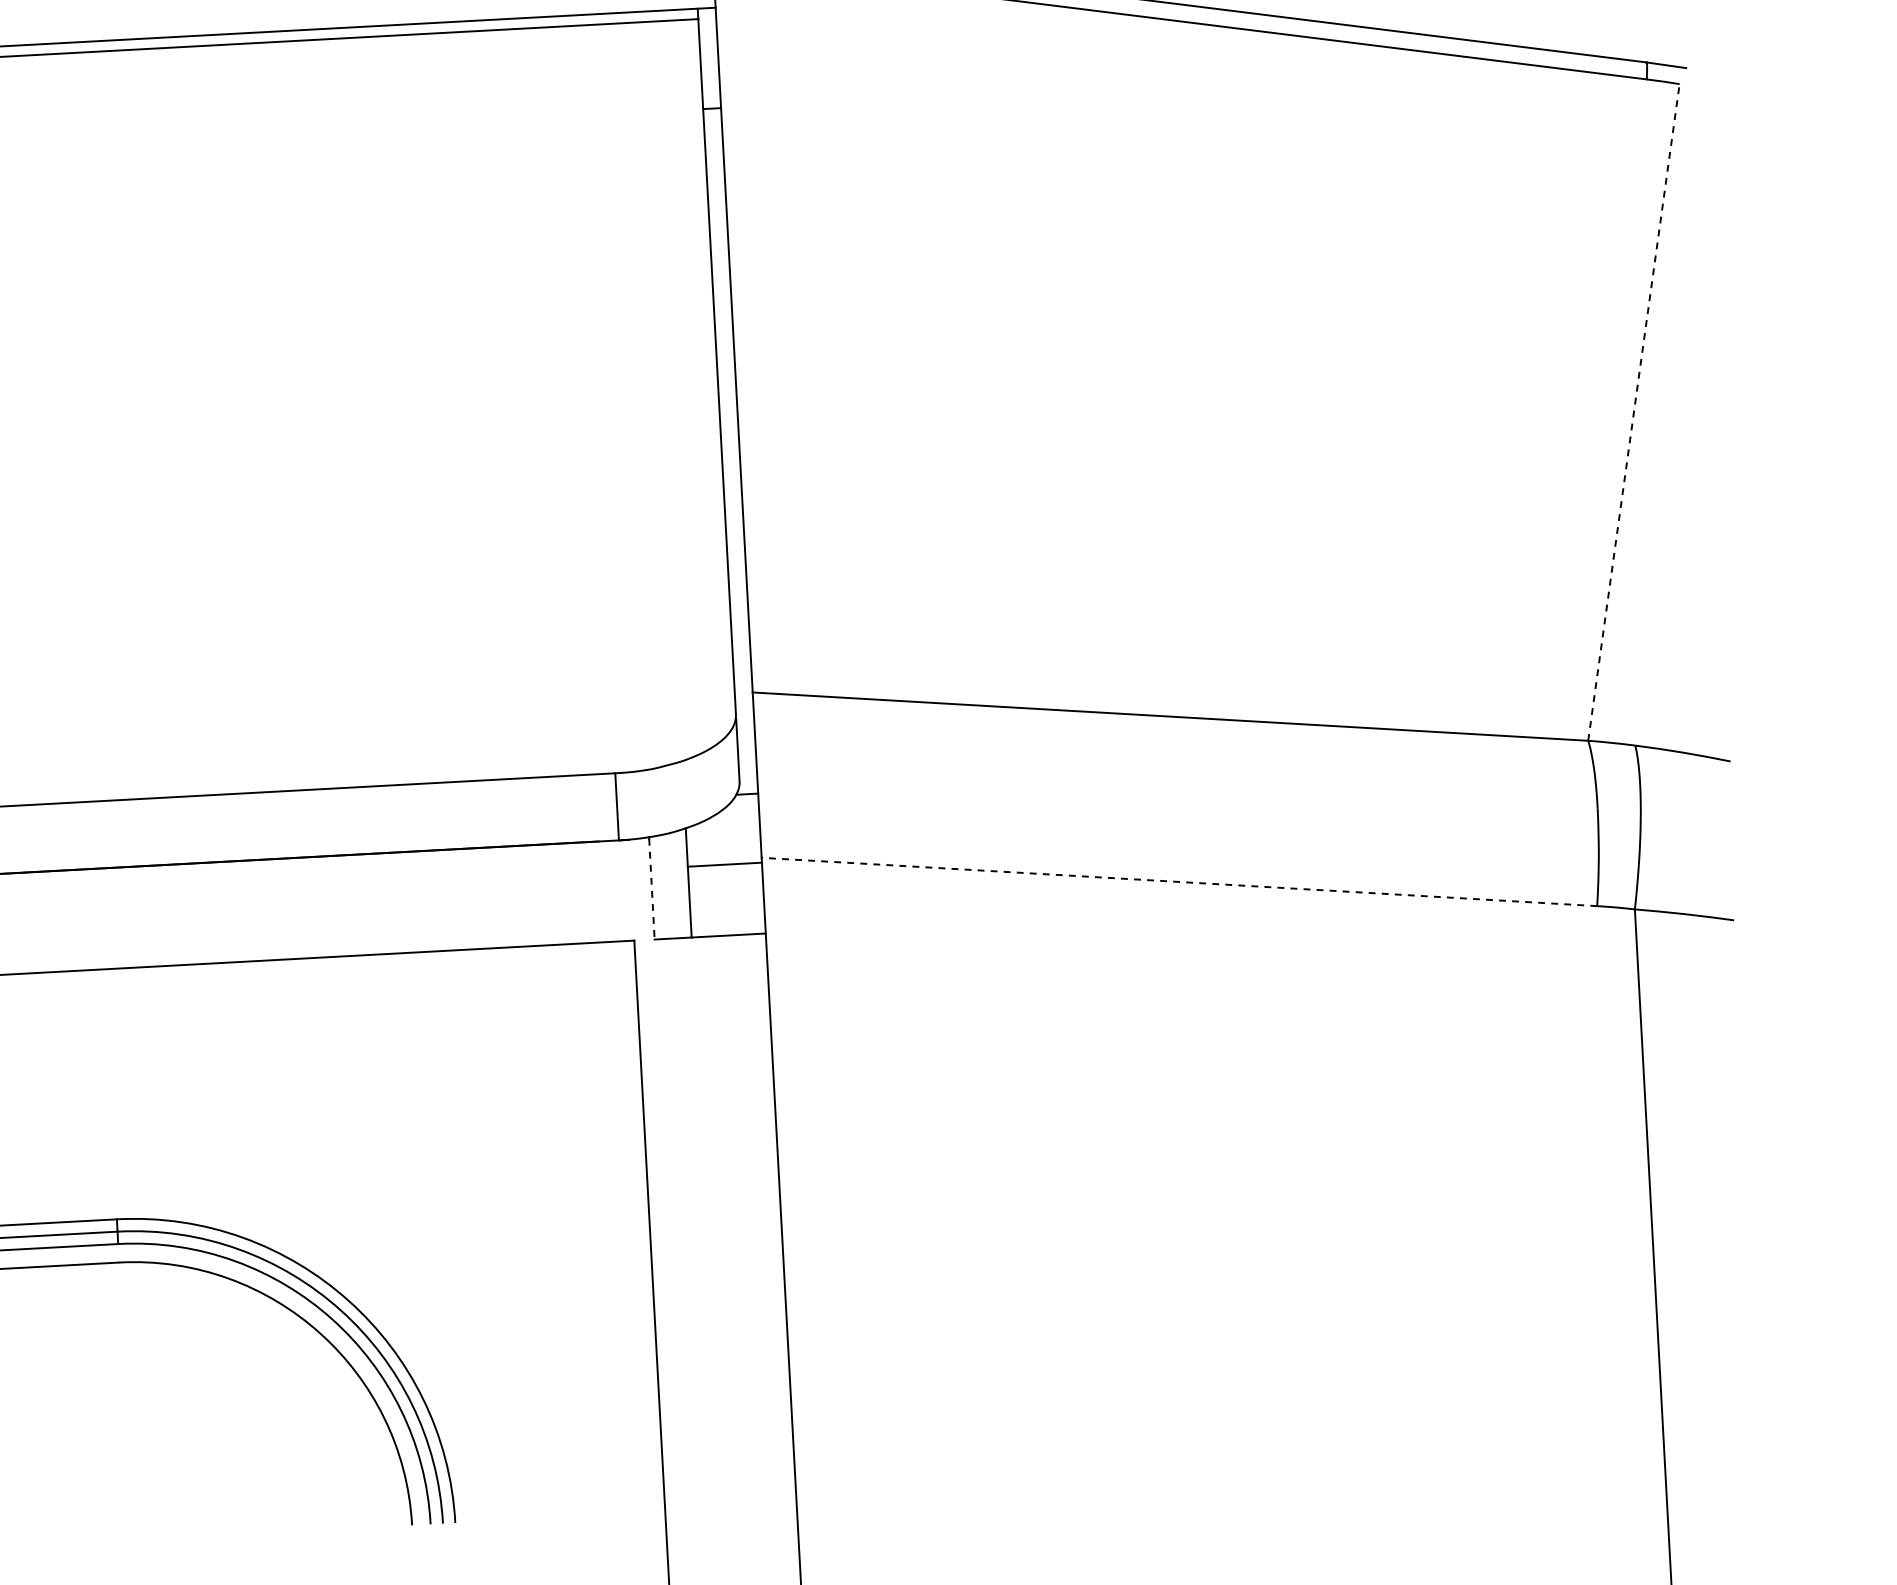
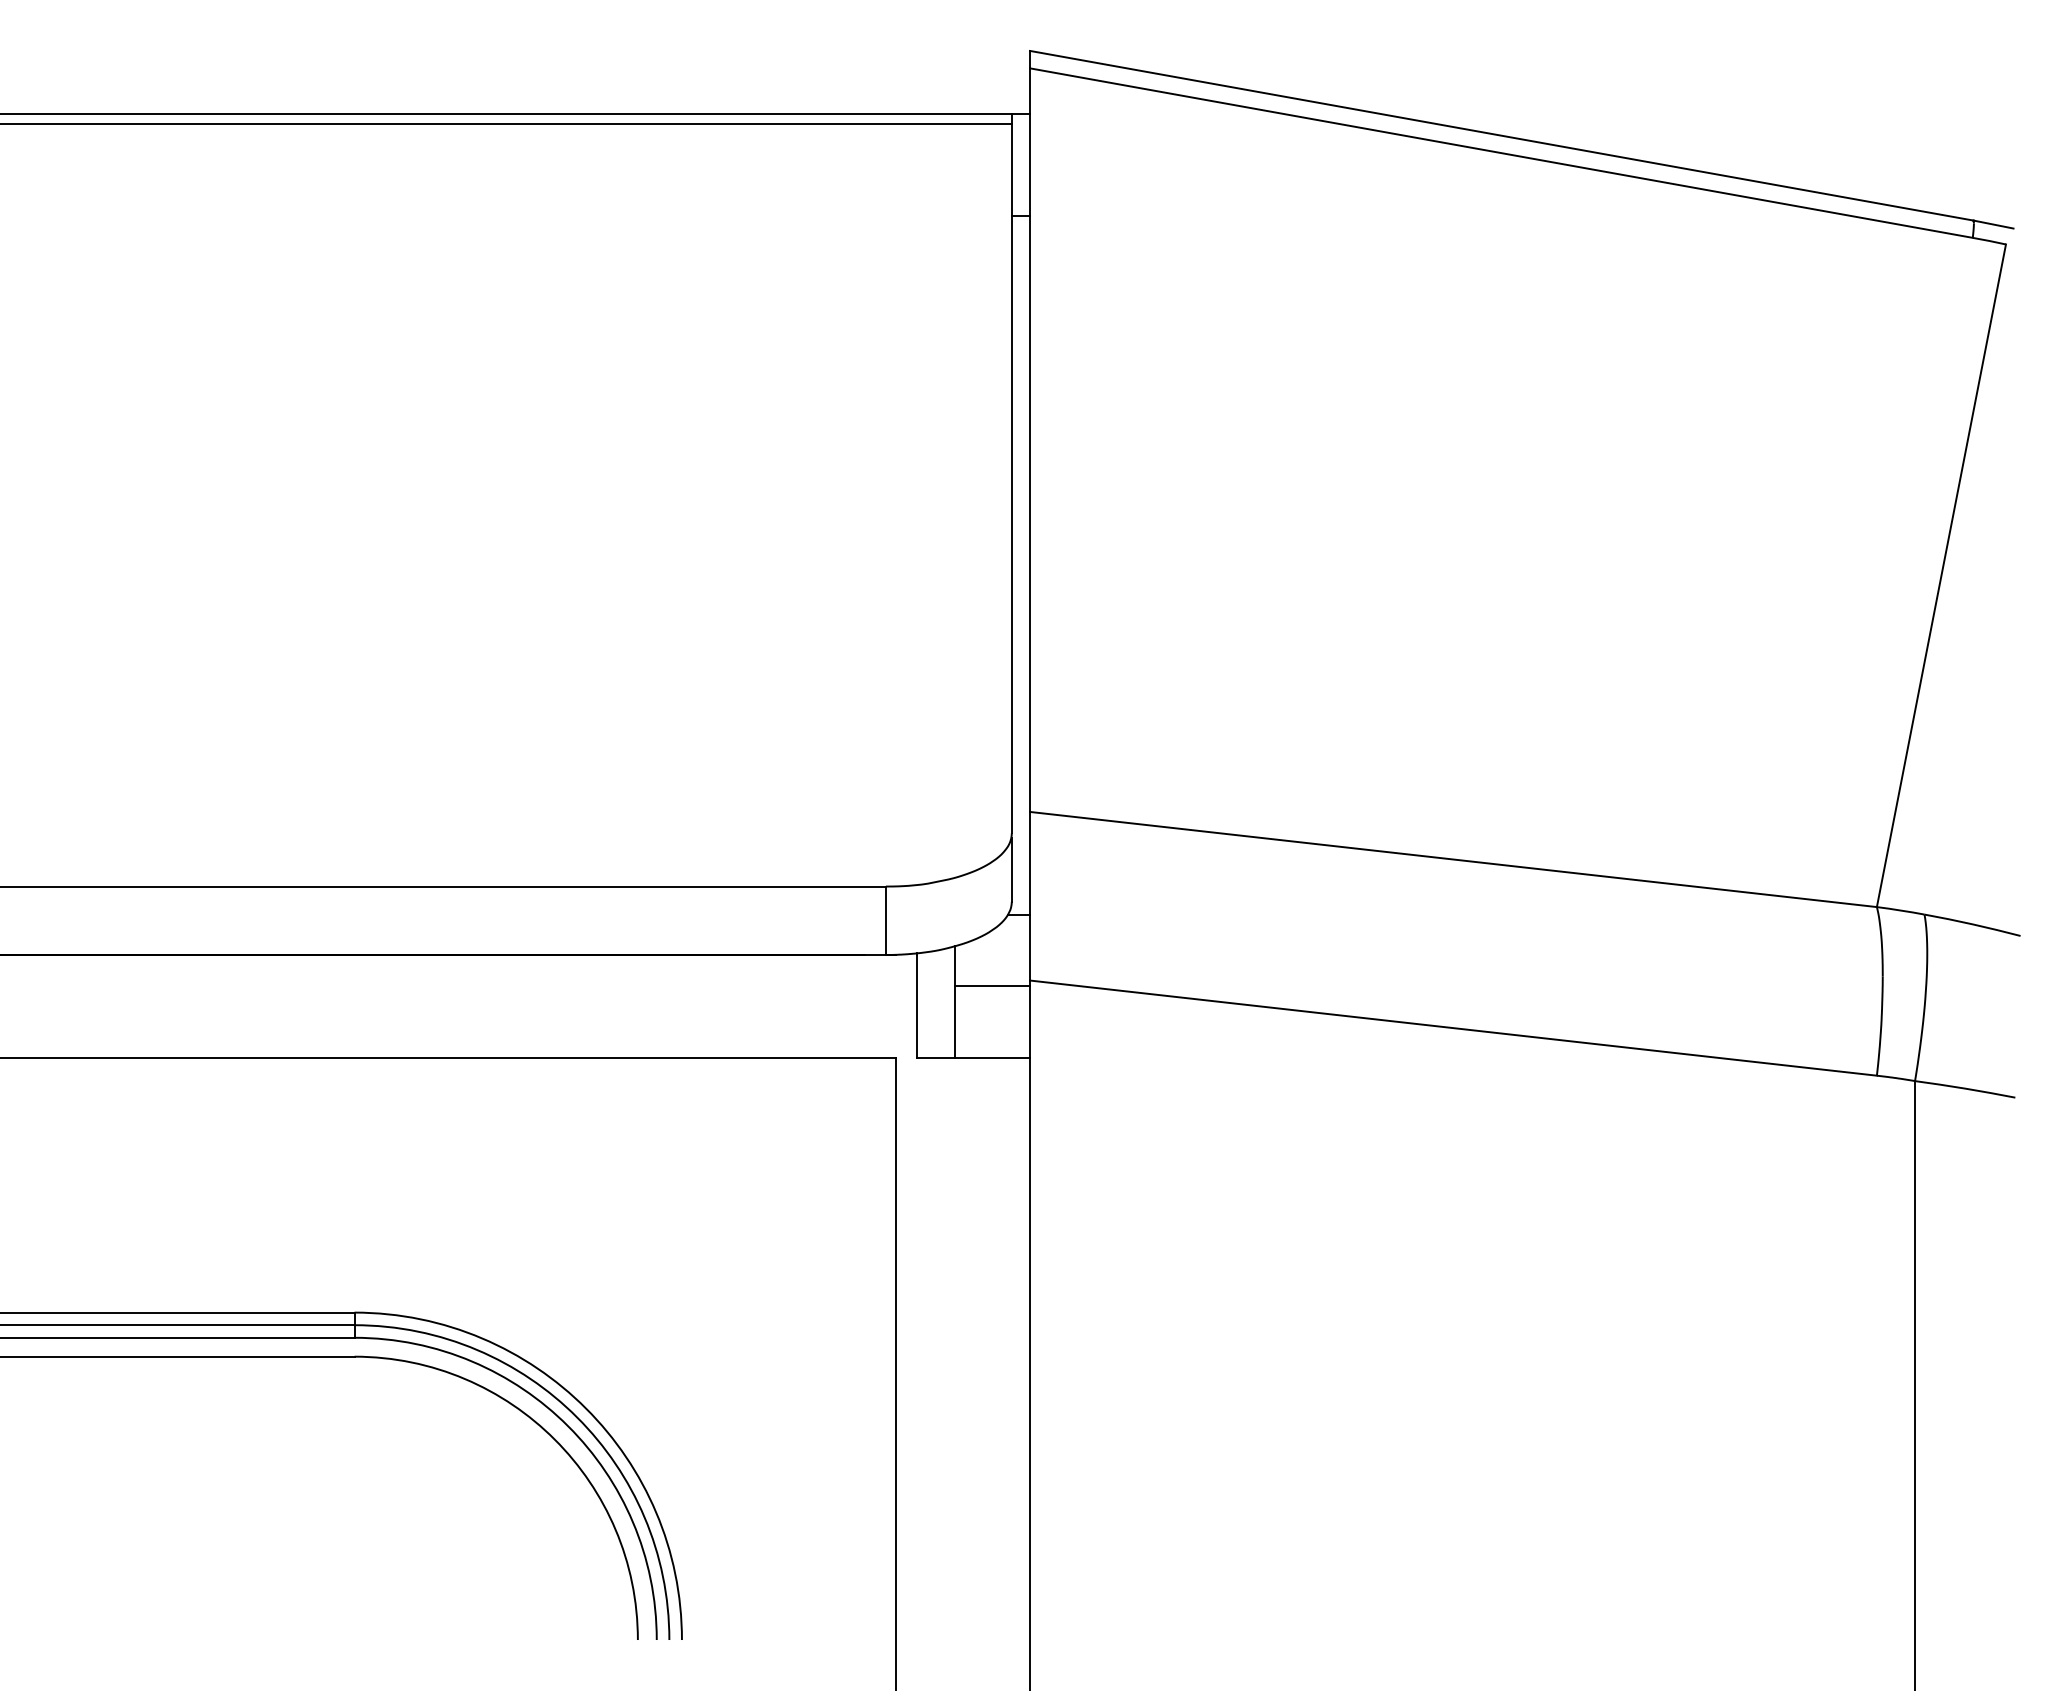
line: (1633, 412) -> (1941, 575), dashed -> solid
line: (1178, 882) -> (1452, 1028), dashed -> solid
line: (651, 889) -> (916, 1006), dashed -> solid

